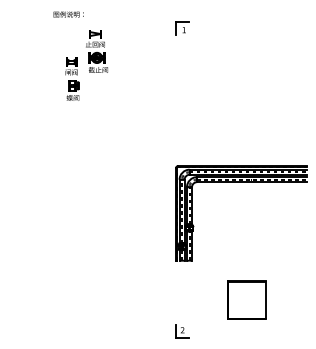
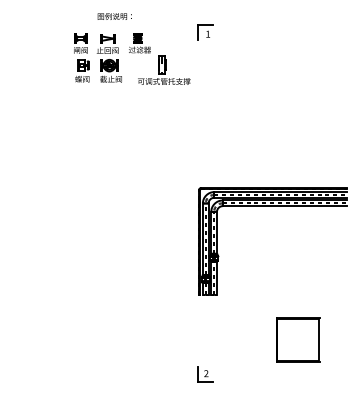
text: (68, 14) -> (114, 16), moved
part: (141, 51) -> (159, 58), added
part: (72, 78) -> (81, 57), moved
part: (246, 299) -> (297, 338), moved

